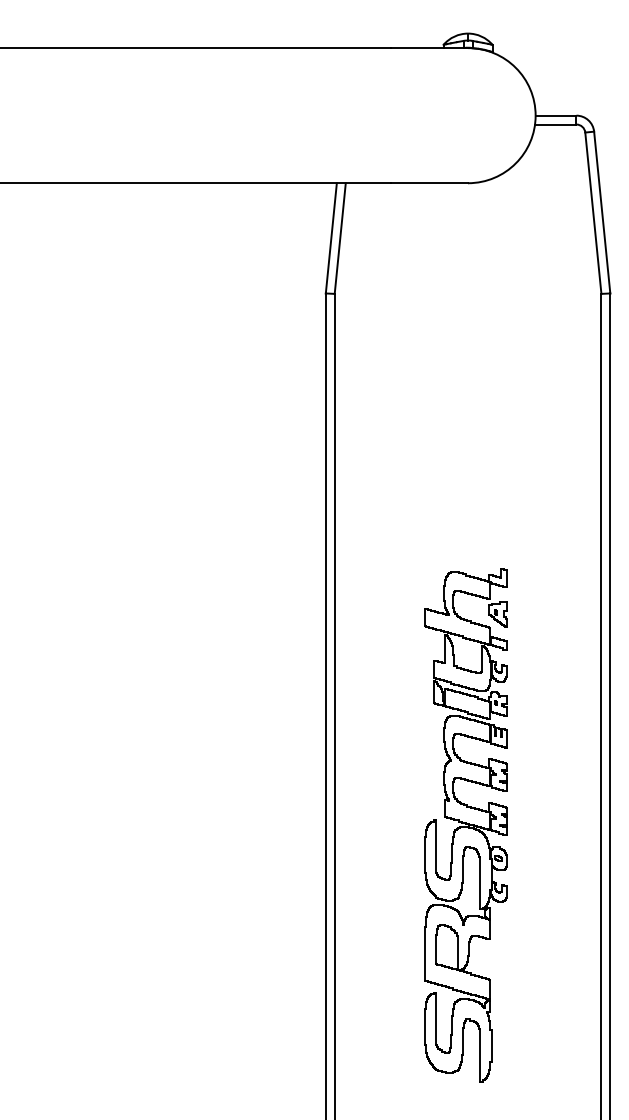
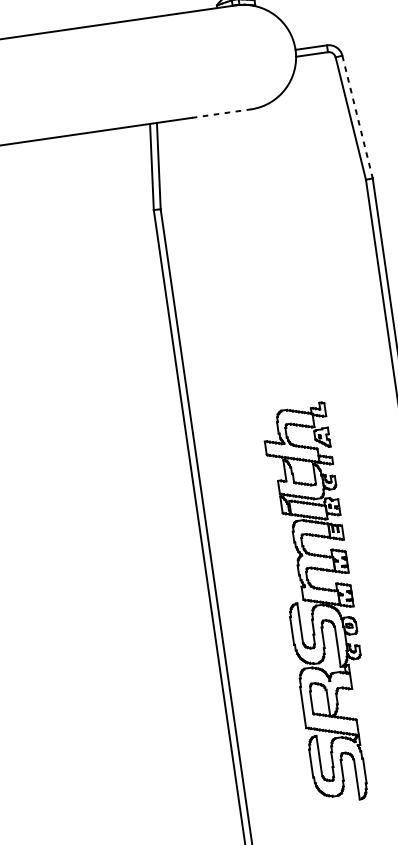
line: (430, 183) -> (222, 113), solid -> dashed
line: (602, 213) -> (357, 117), solid -> dashed

